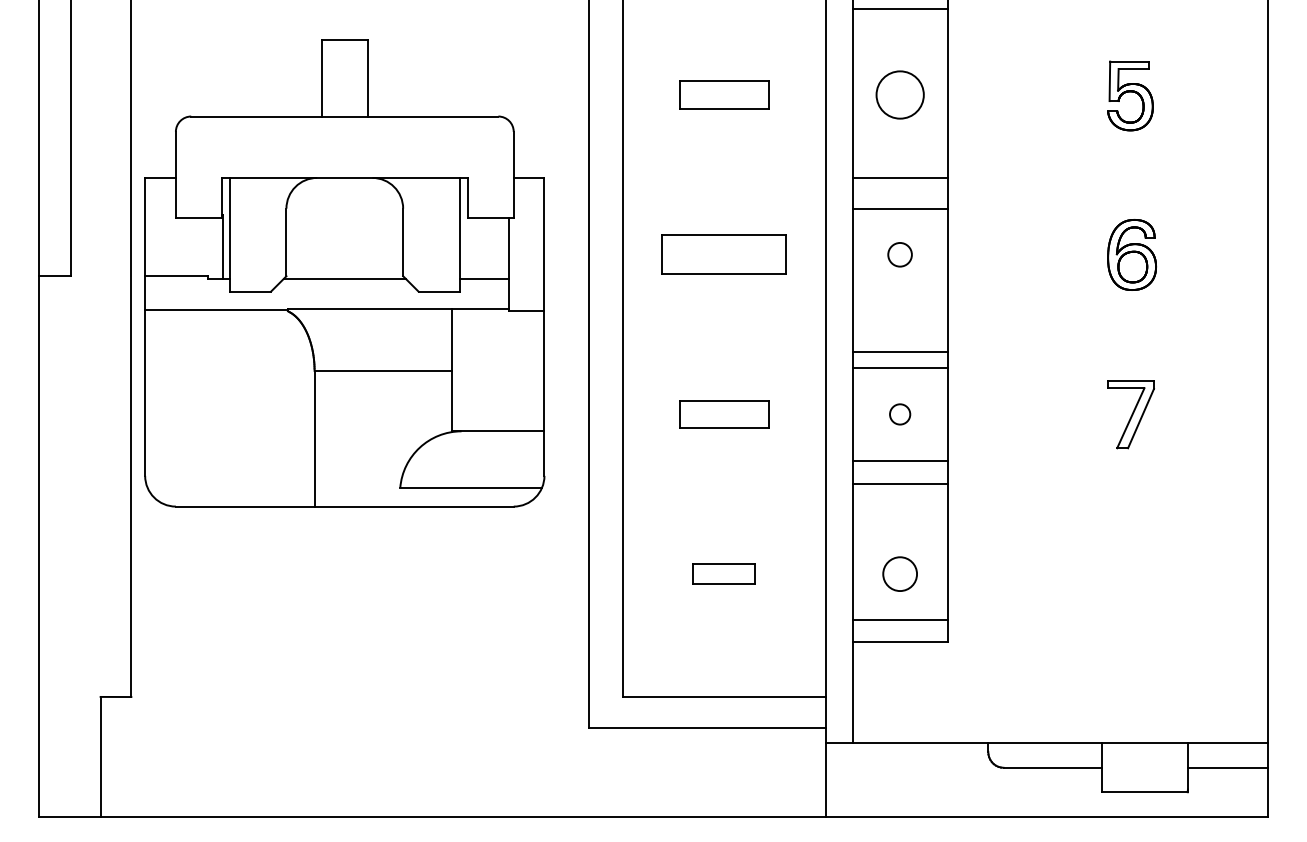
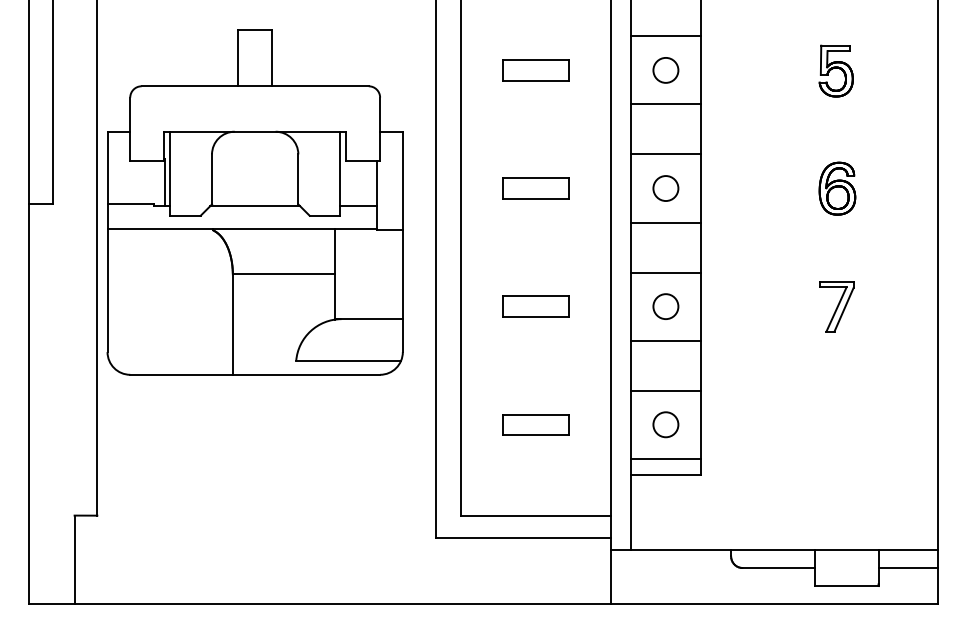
line: (900, 8) -> (666, 35), moved
circle: (899, 94) -> (665, 70), size x0.71
line: (900, 178) -> (666, 104), moved
part: (724, 254) -> (536, 188), size x0.71
circle: (899, 254) -> (665, 188), size x1.43
line: (900, 351) -> (666, 222), moved
circle: (900, 414) -> (666, 306), size x1.67
line: (900, 484) -> (666, 391), moved
part: (724, 573) -> (536, 424), size x1.43

